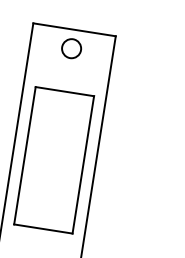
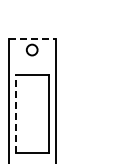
line: (75, 30) -> (32, 39), solid -> dashed
line: (25, 155) -> (15, 113), solid -> dashed

